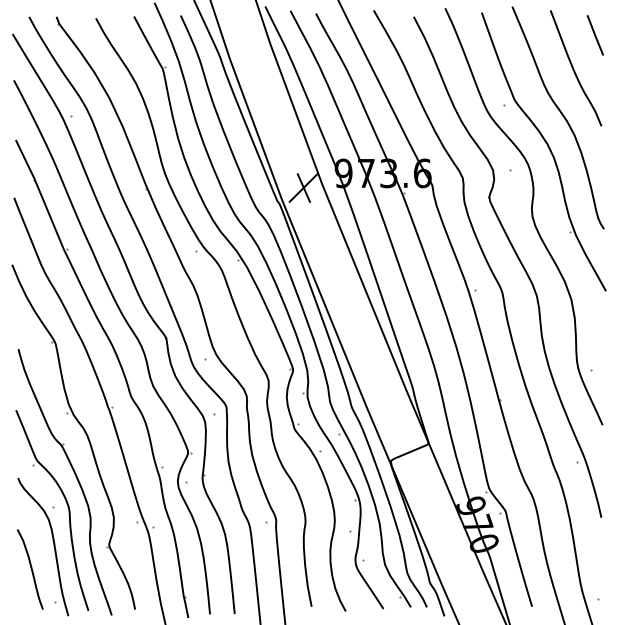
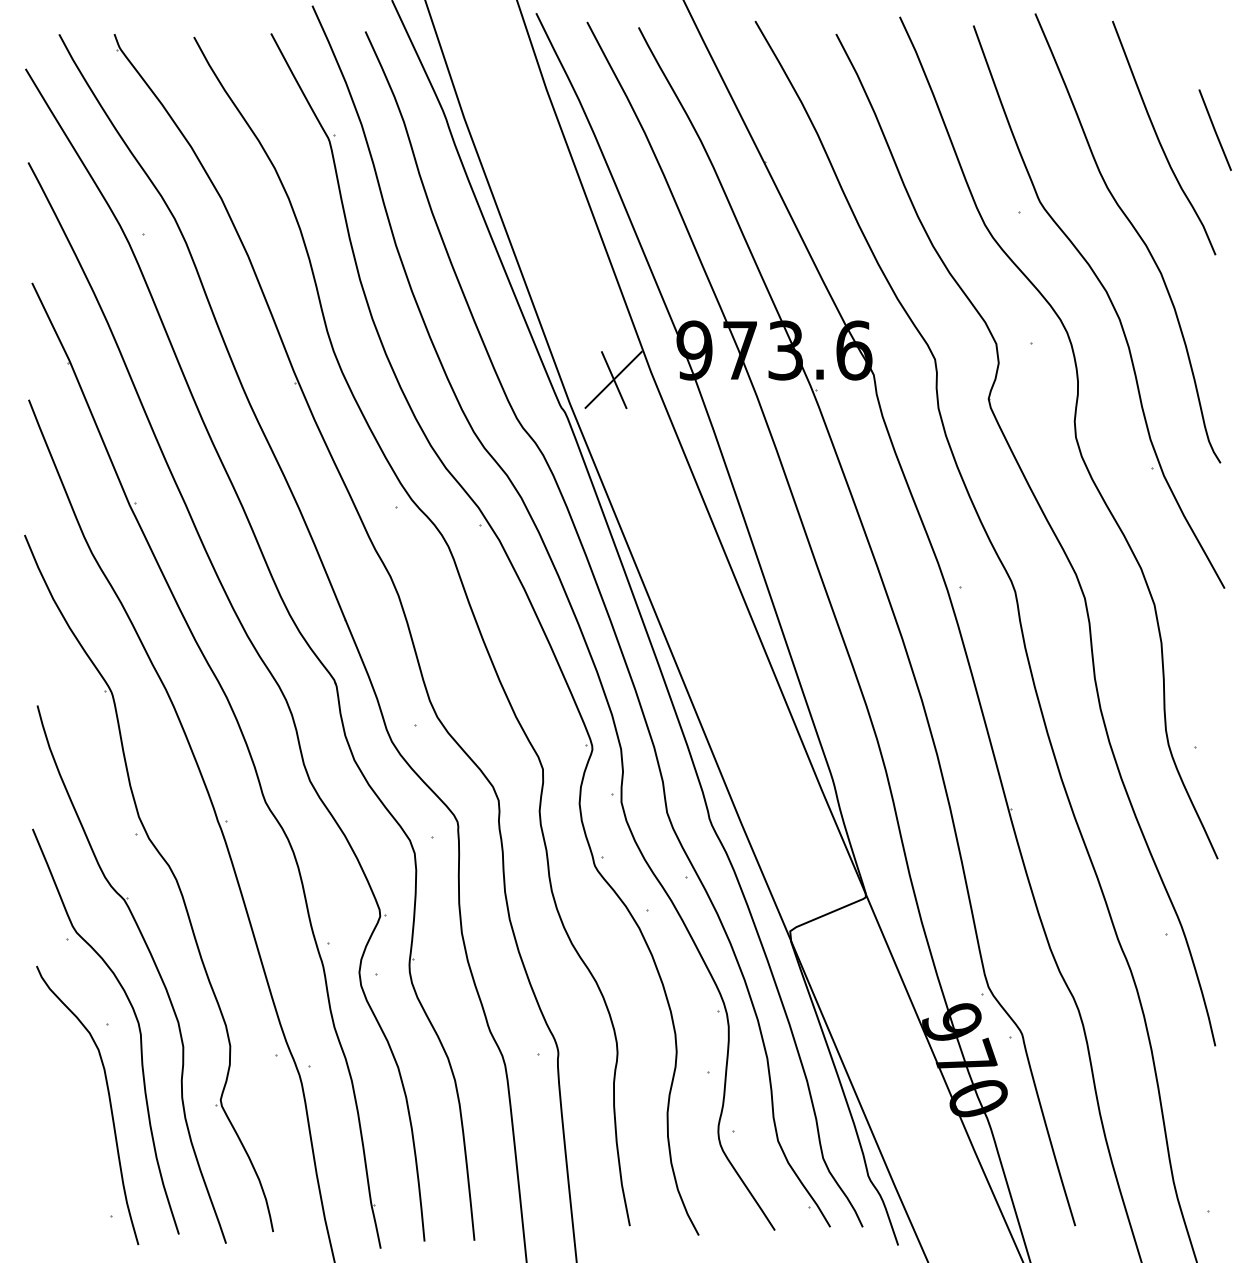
line: (594, 35) -> (1213, 130), moved
curve: (30, 568) -> (61, 1148), removed

